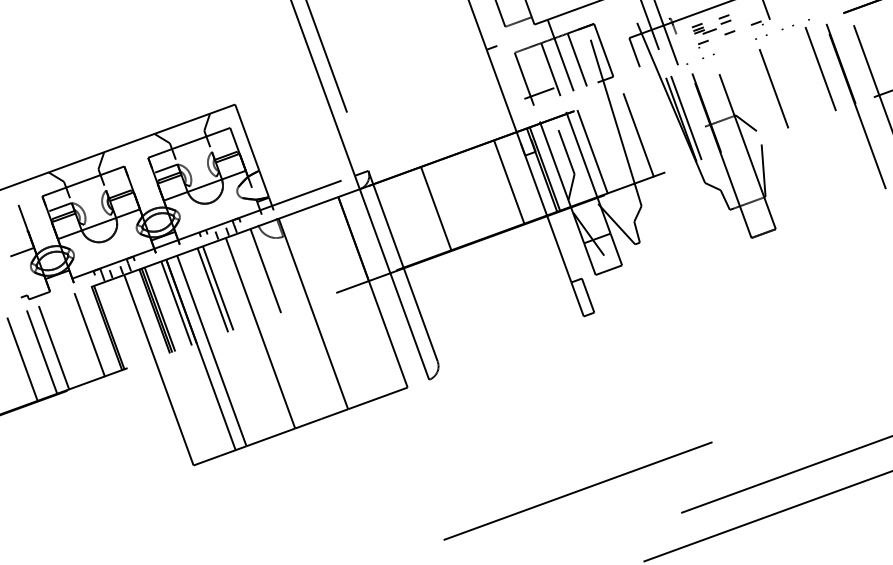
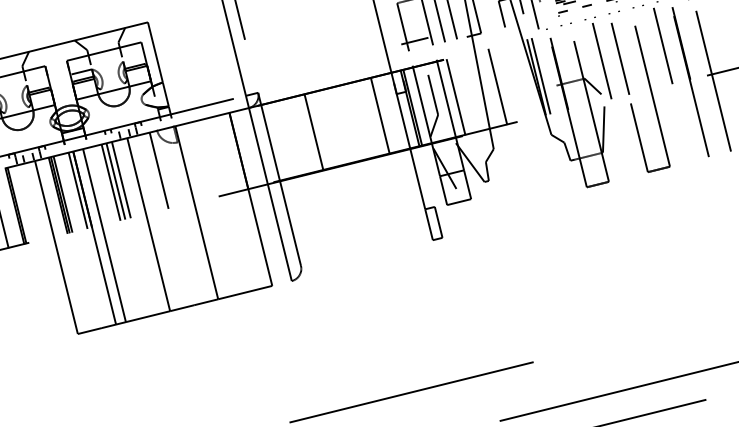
part: (748, 89) -> (598, 57), added
part: (814, 131) -> (651, 100), added
line: (223, 286) -> (120, 180), added

